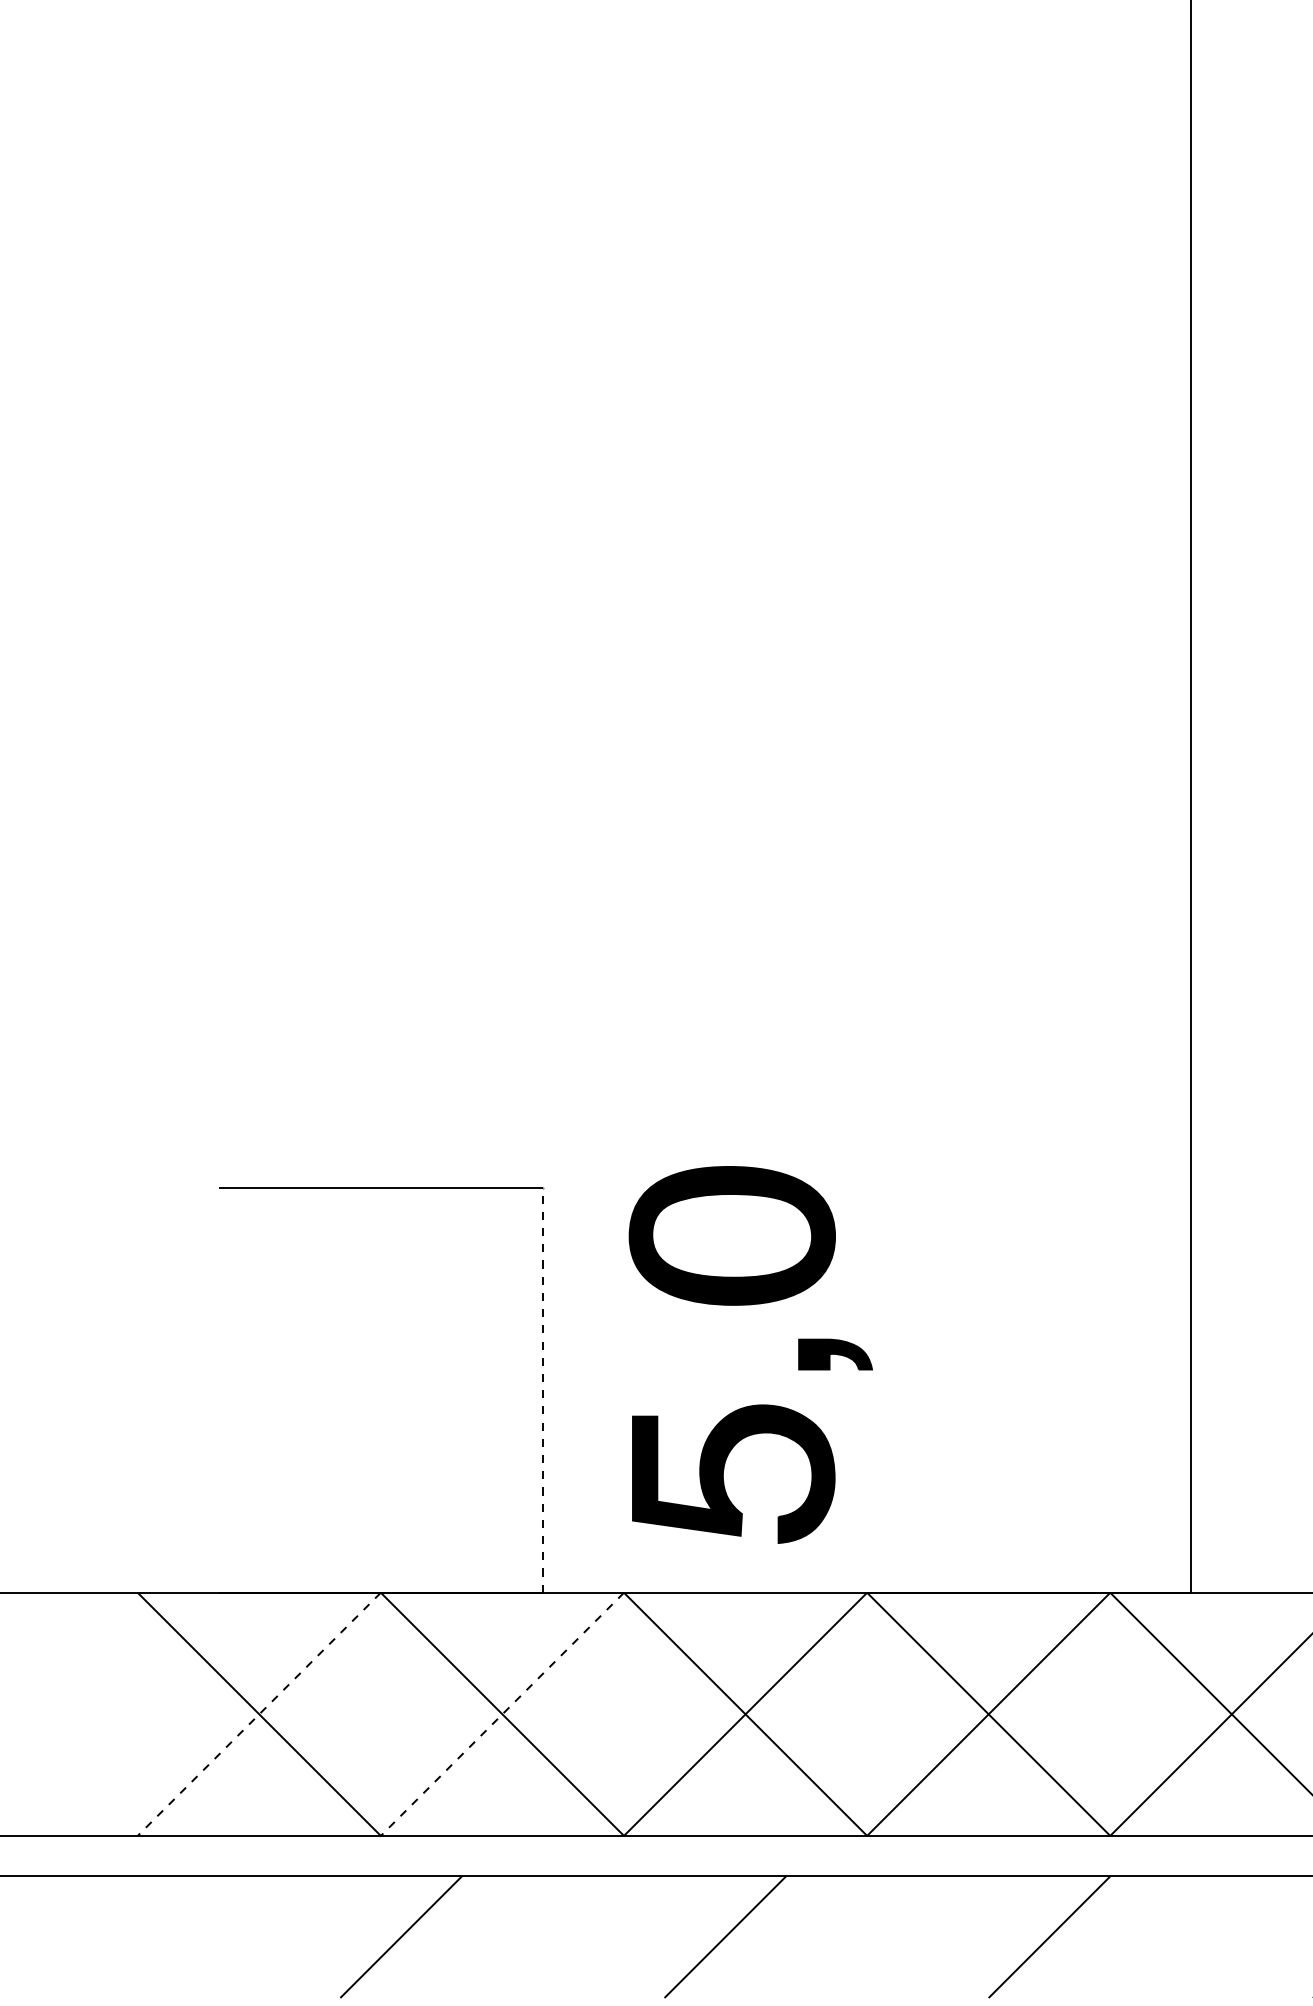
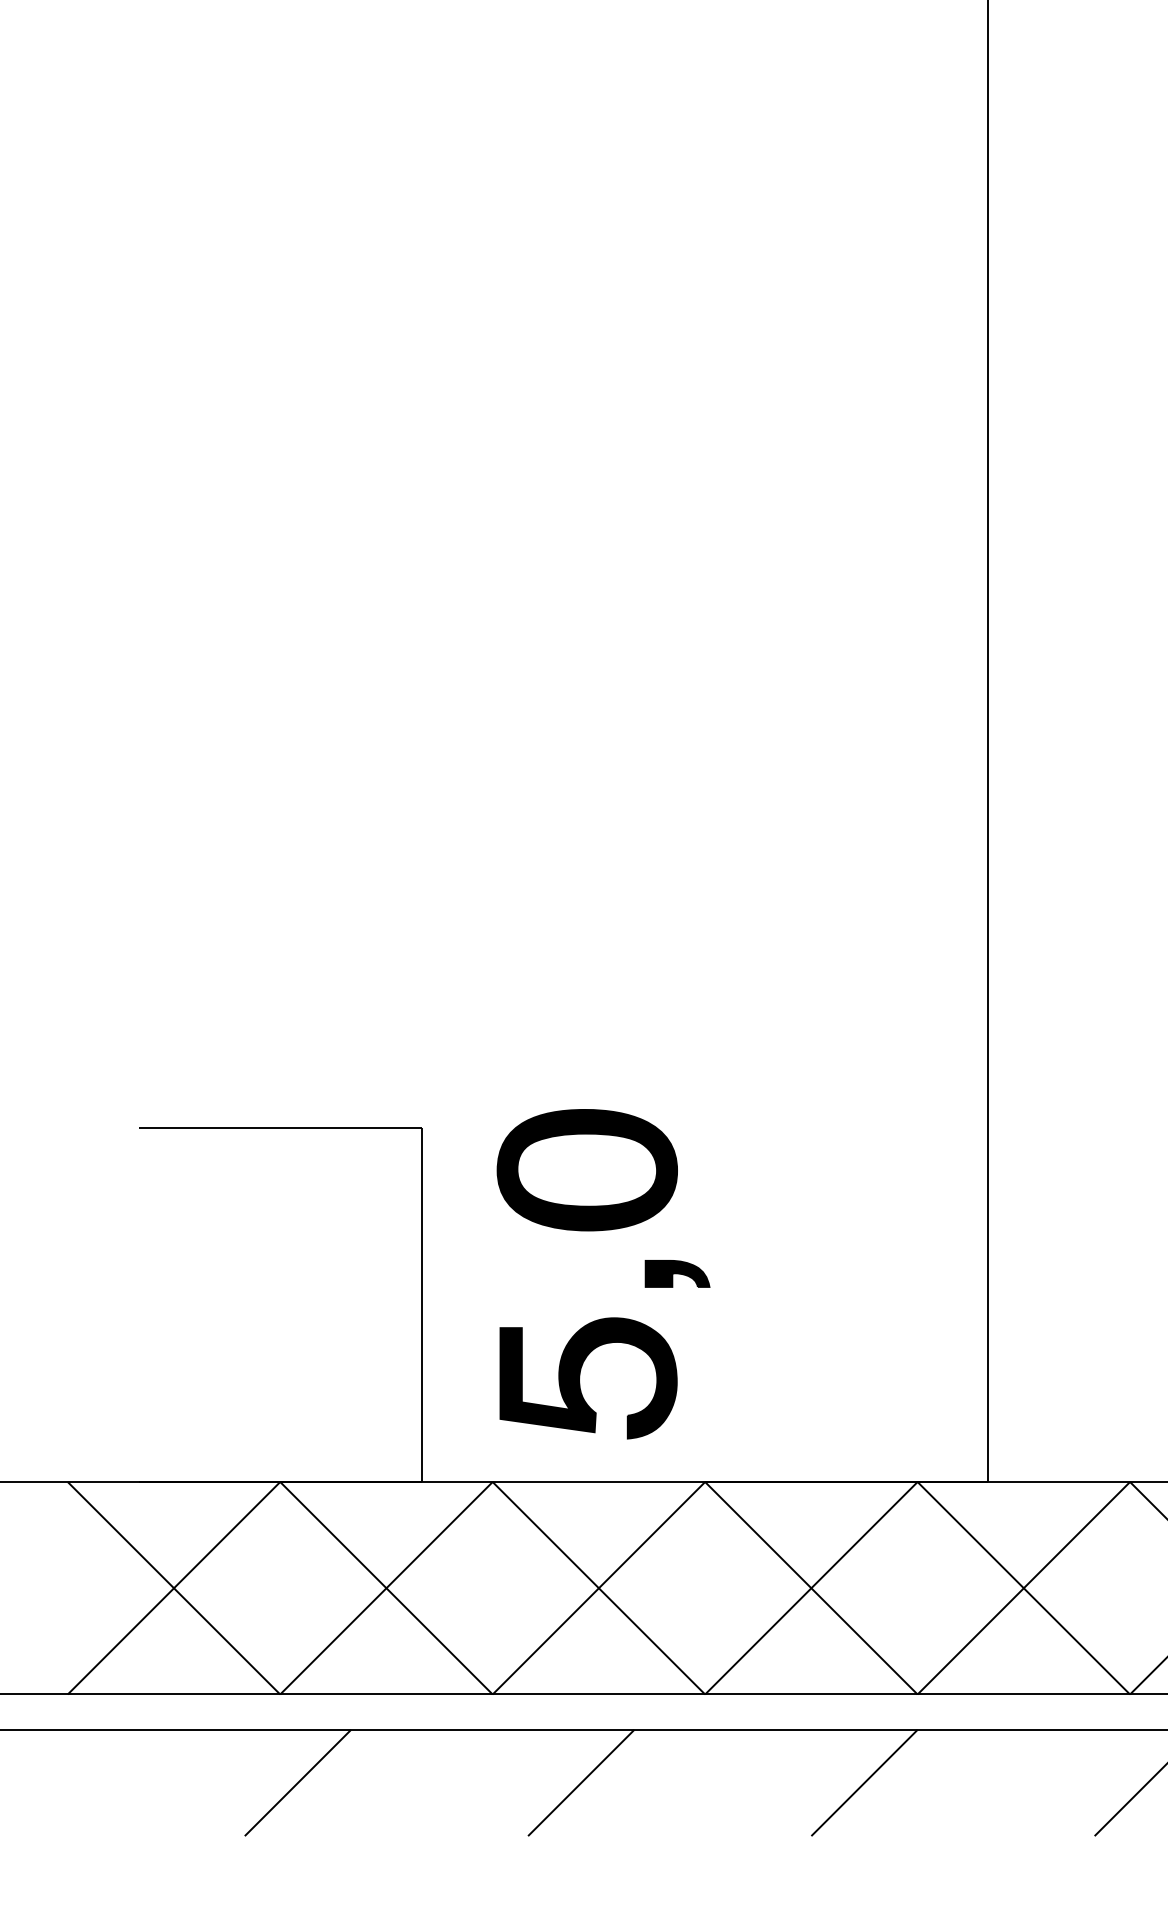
line: (542, 1389) -> (421, 1304), dashed -> solid
line: (258, 1714) -> (173, 1588), dashed -> solid
line: (502, 1714) -> (386, 1588), dashed -> solid

